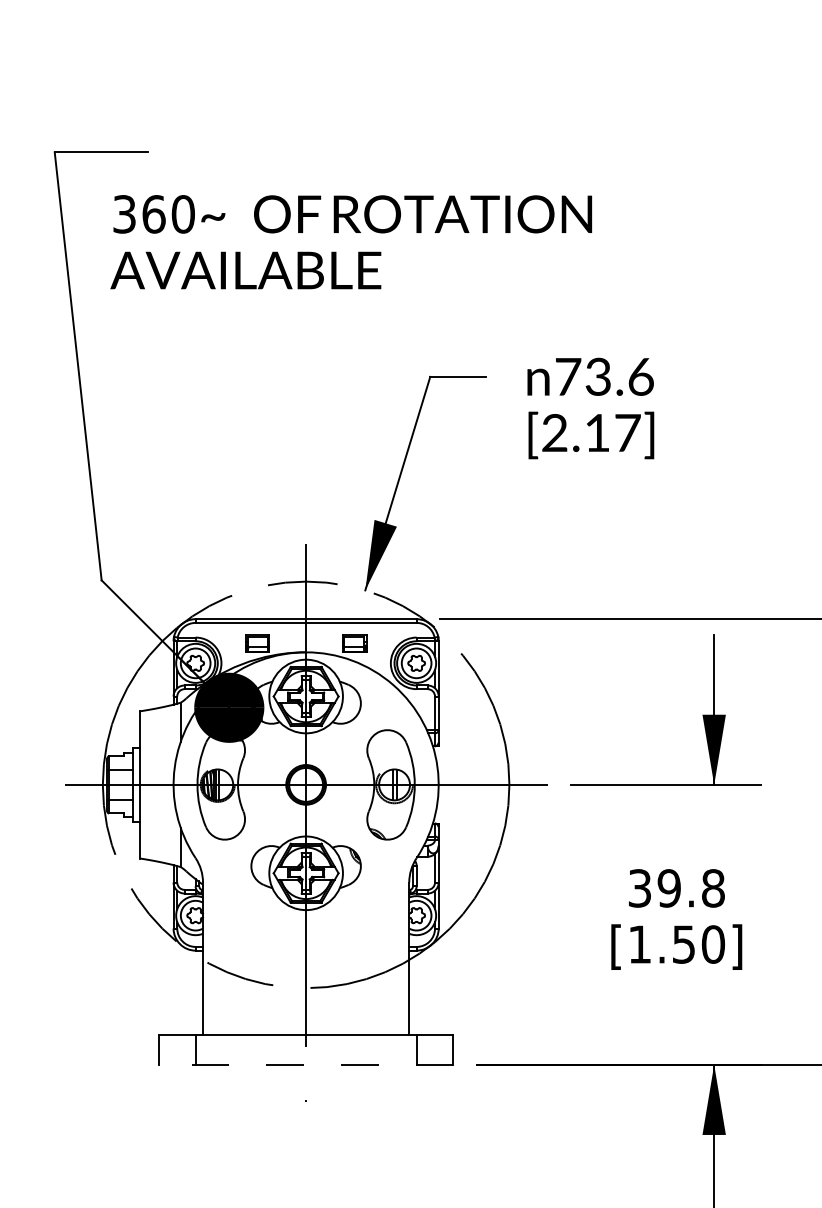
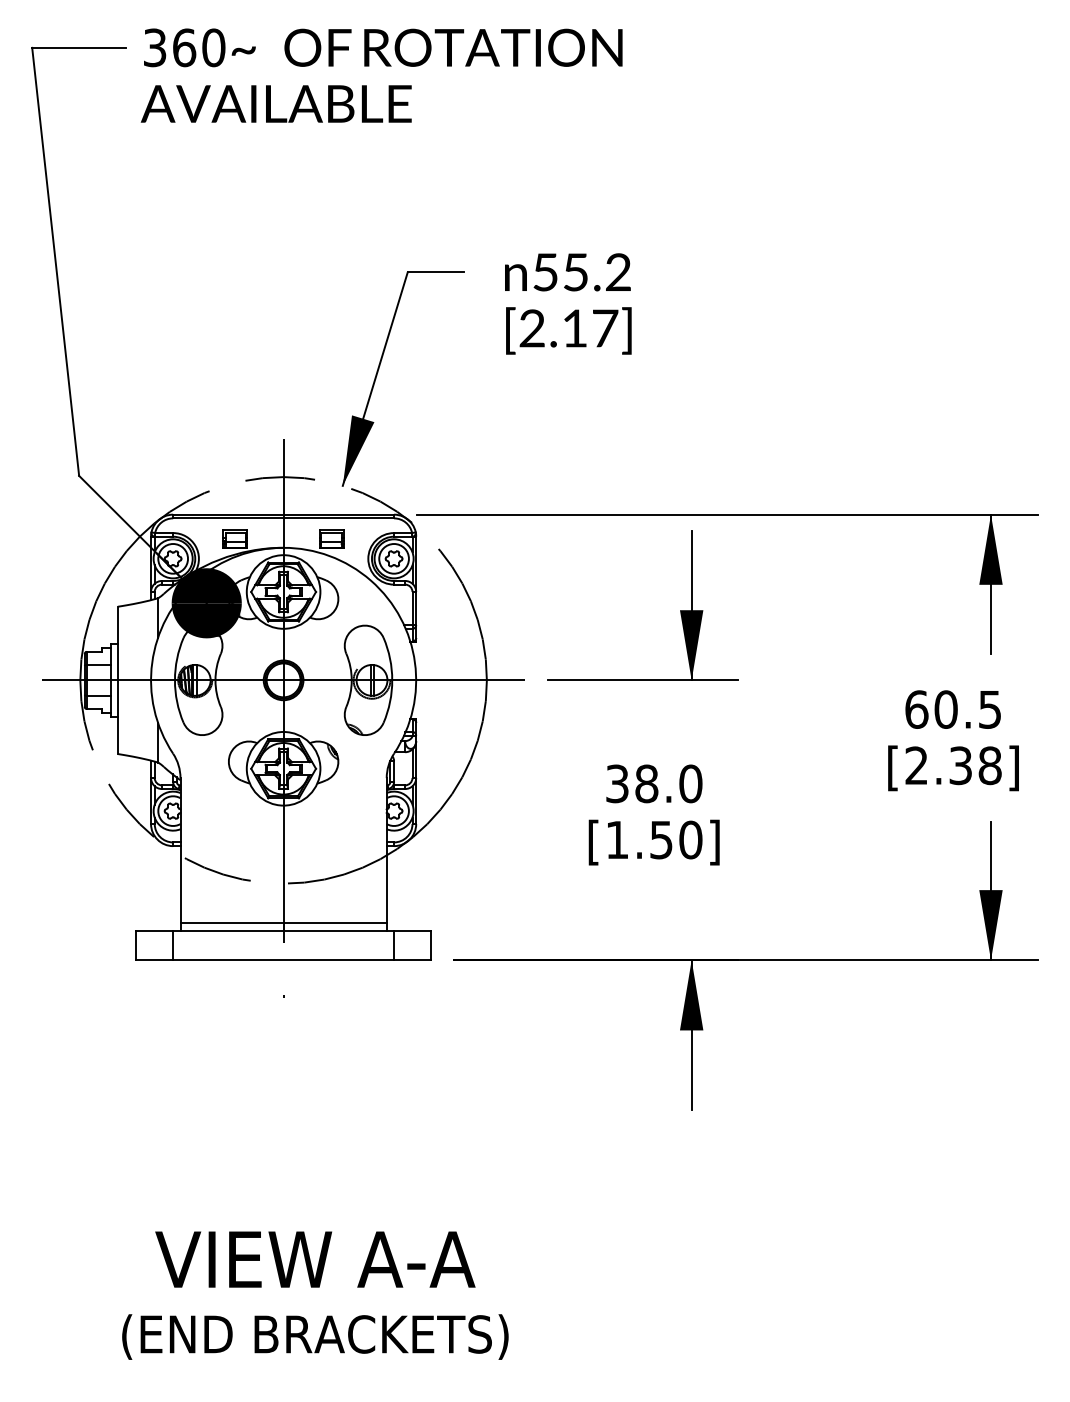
text: (351, 242) -> (381, 75), moved
text: (605, 377) -> (582, 272), 73.6 -> 55.2
text: (691, 888) -> (668, 783), 39.8 -> 38.0
line: (306, 1028) -> (283, 923), added
line: (306, 1065) -> (283, 960), dashed -> solid

